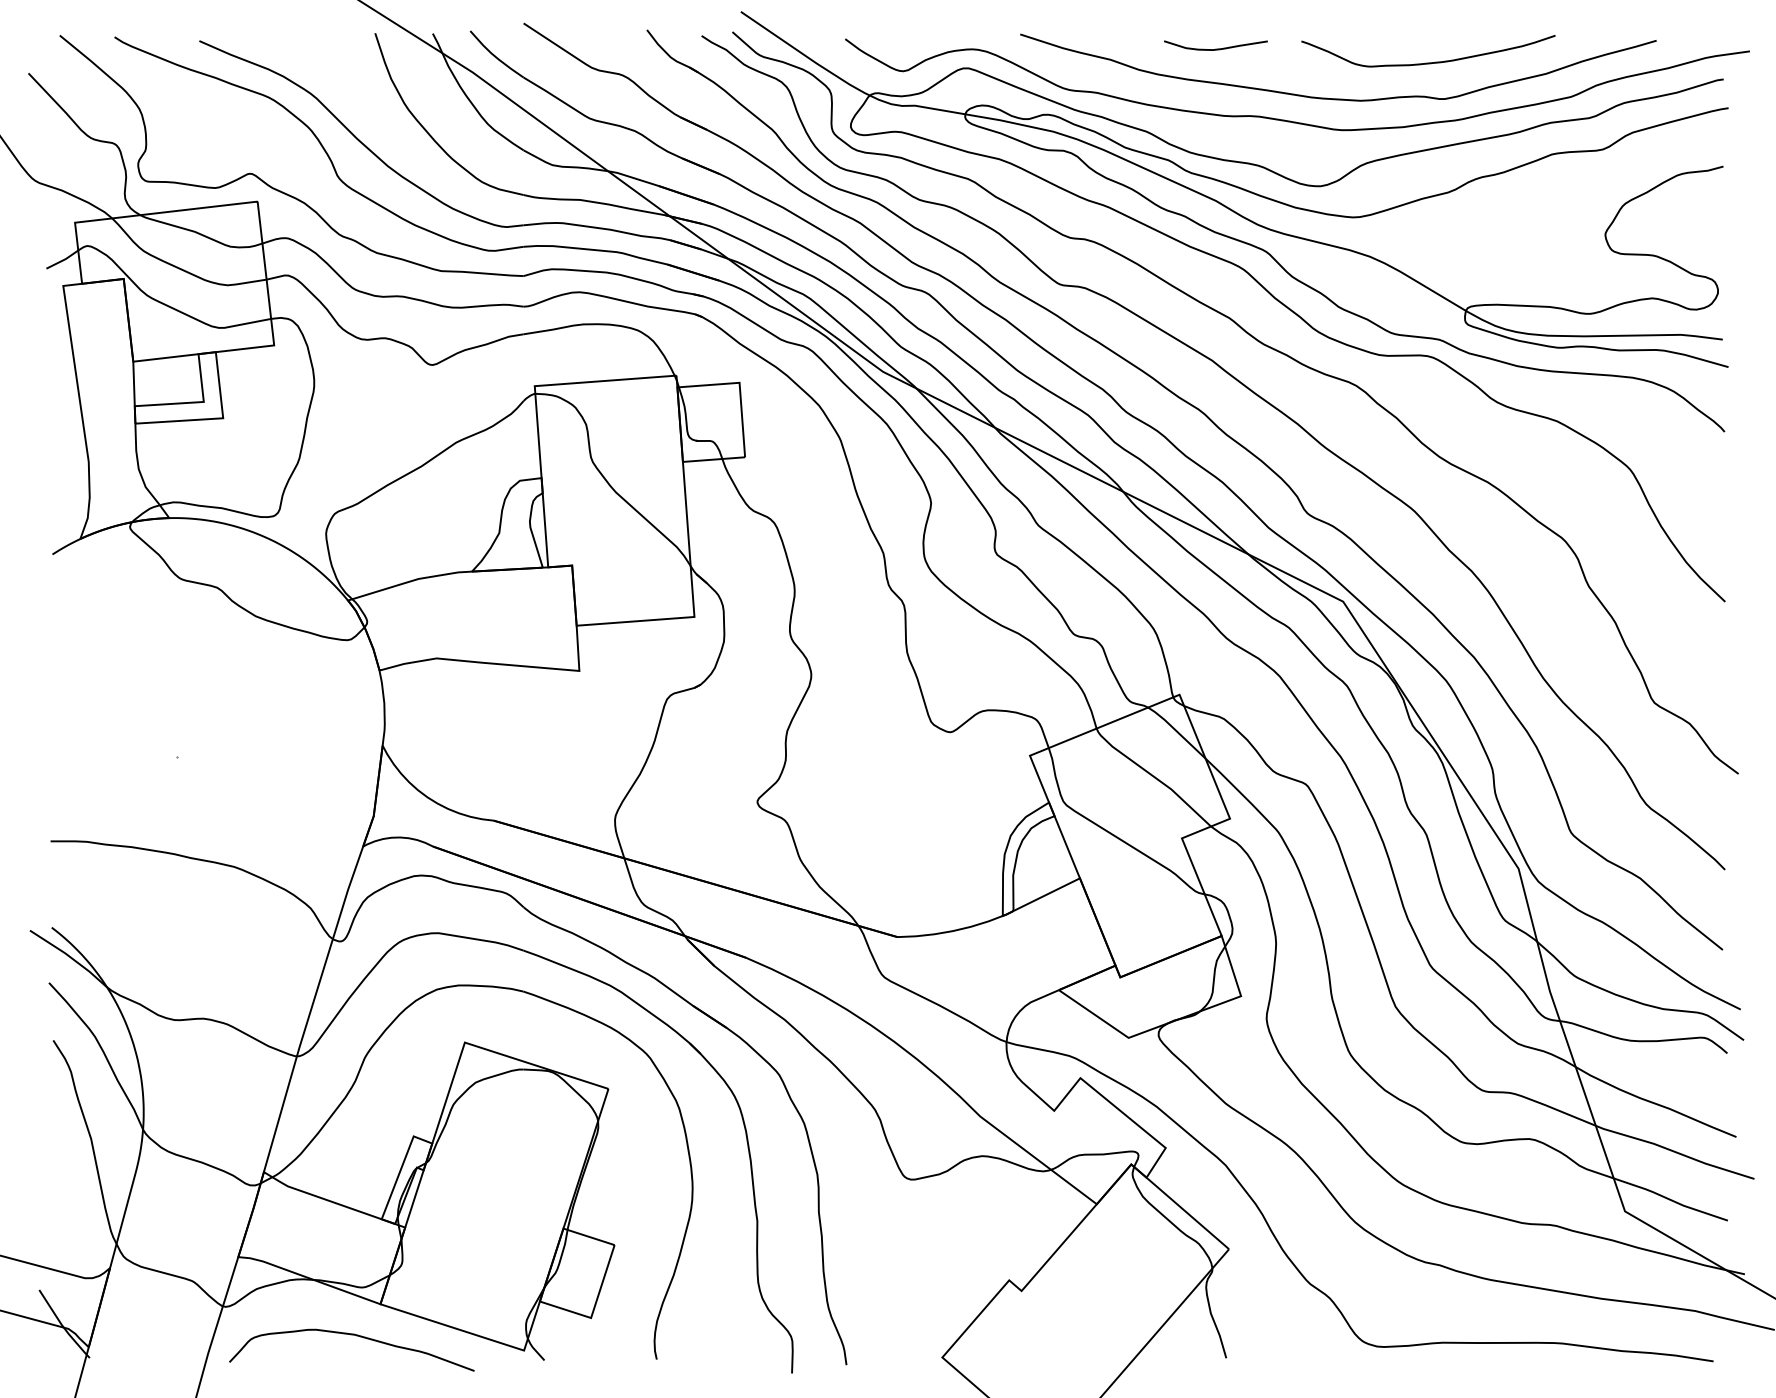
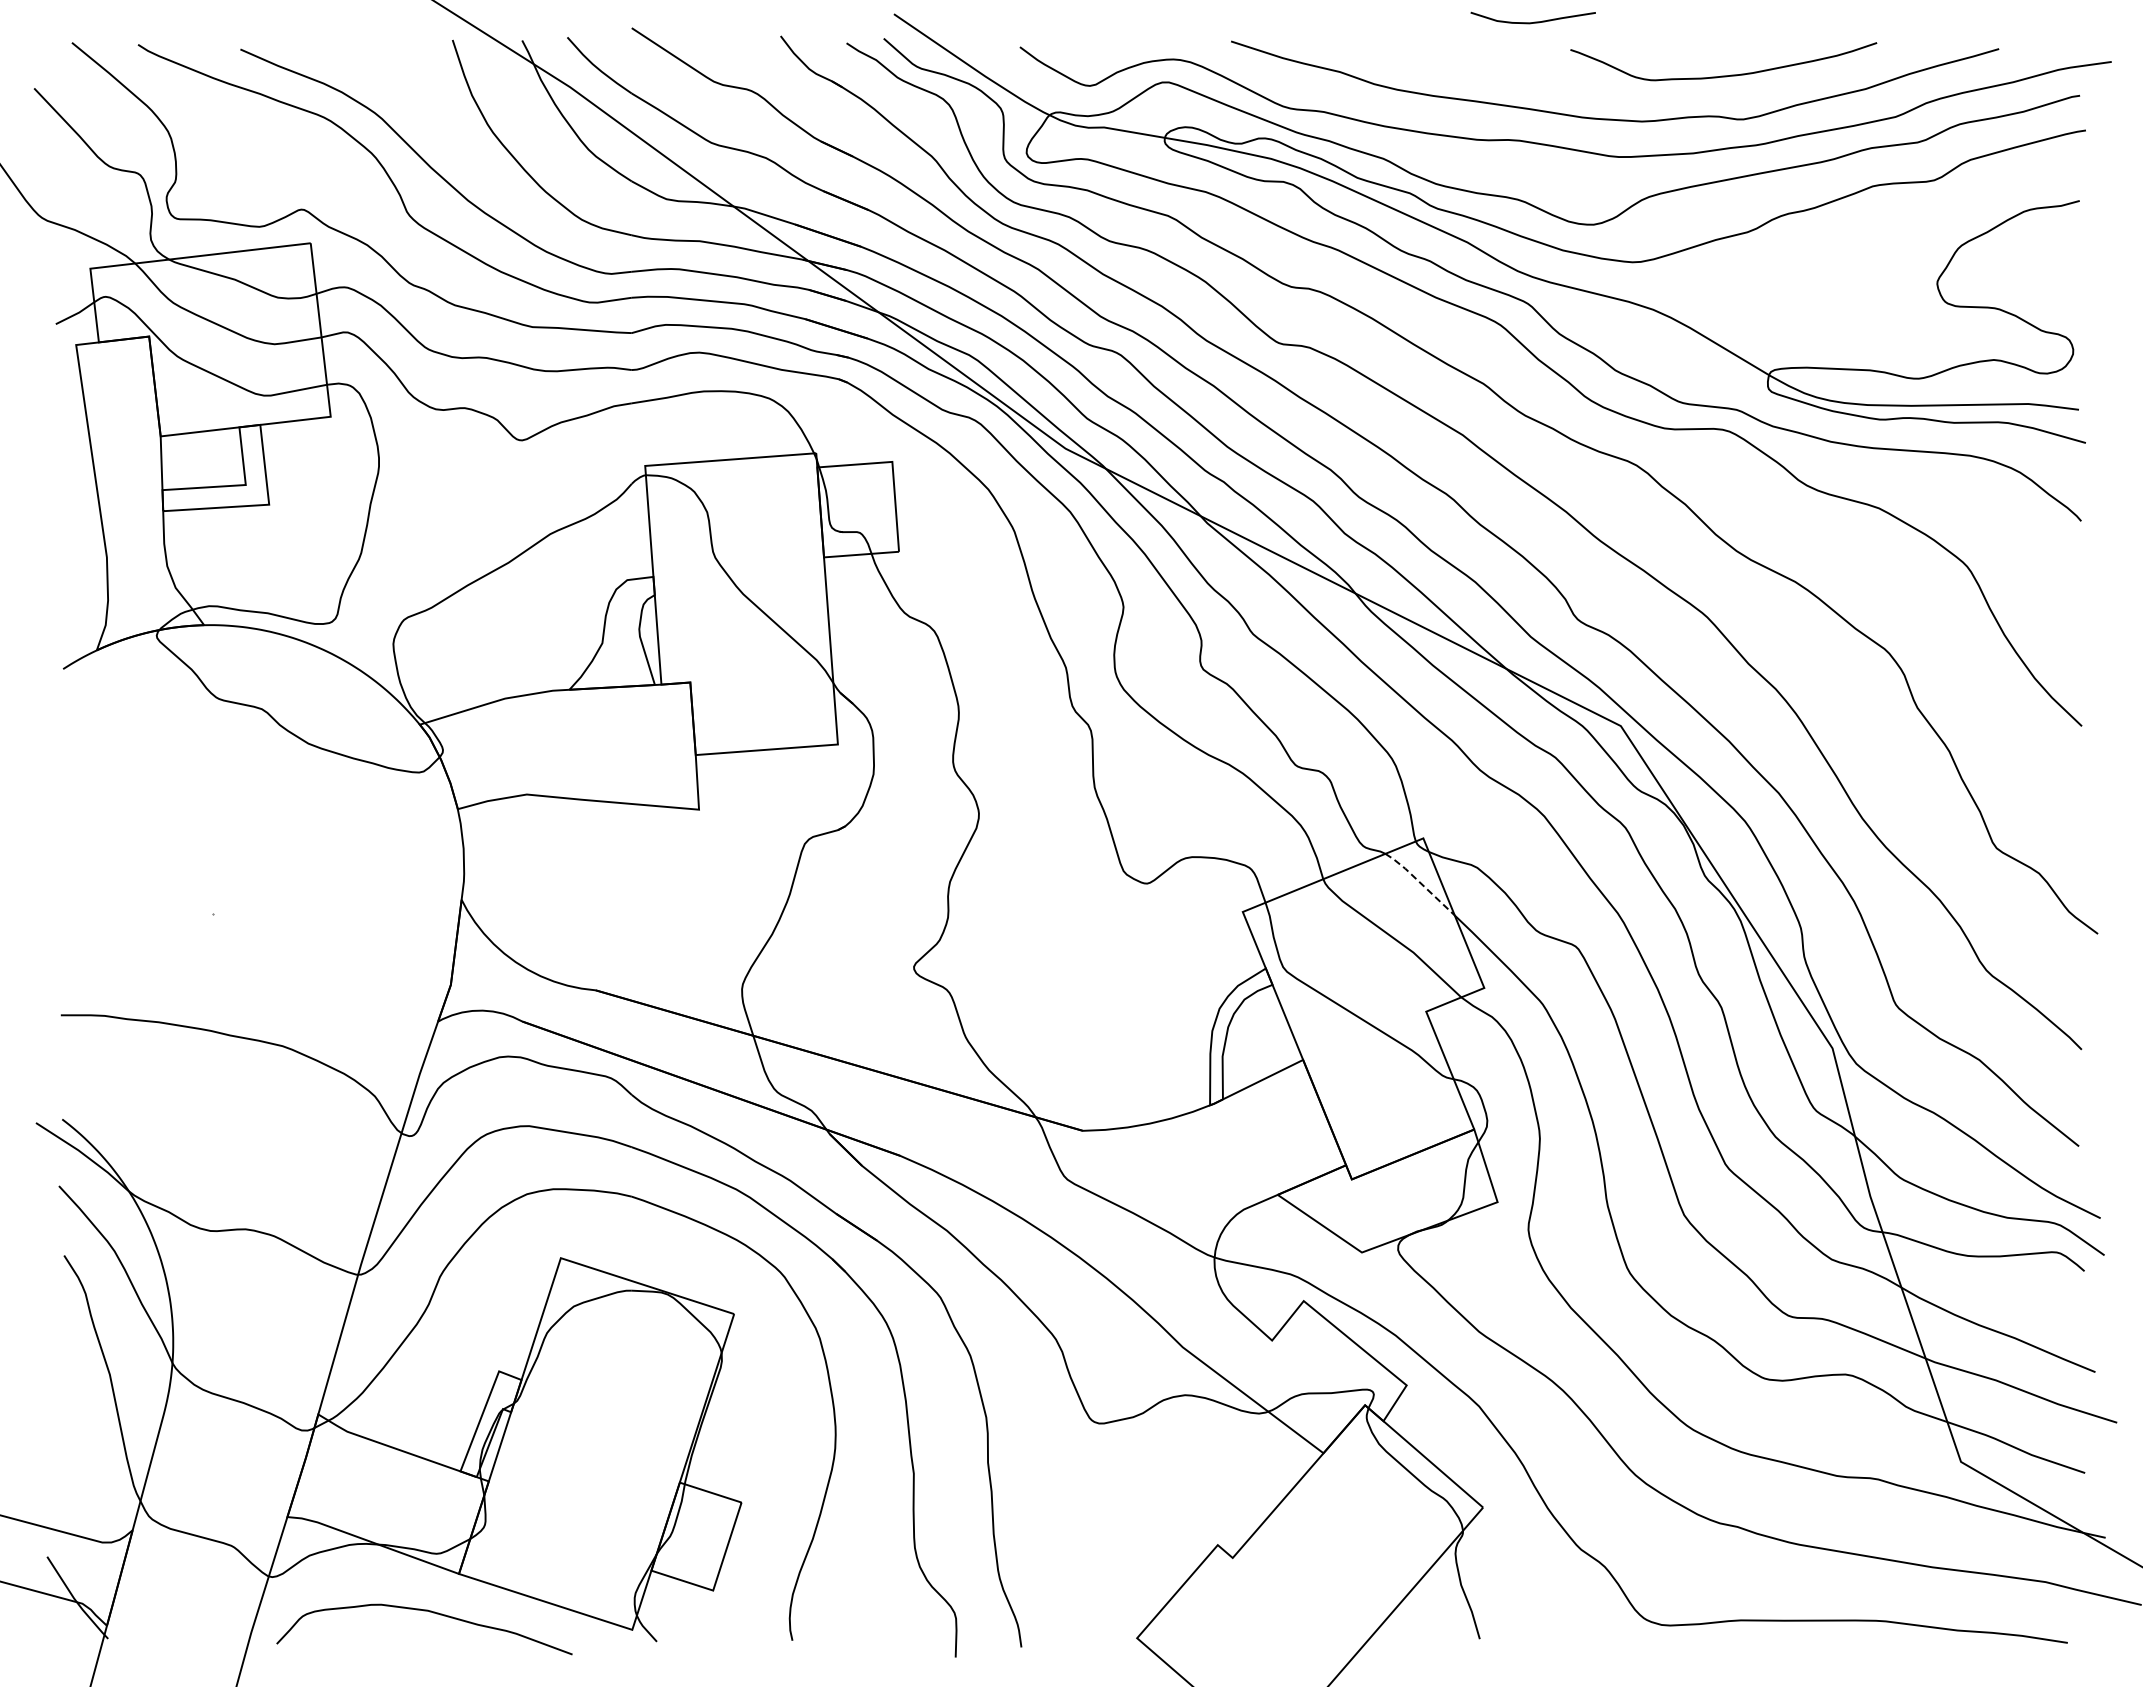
curve: (1216, 48) -> (1534, 21), moved
line: (1177, 731) -> (1420, 882), solid -> dashed

